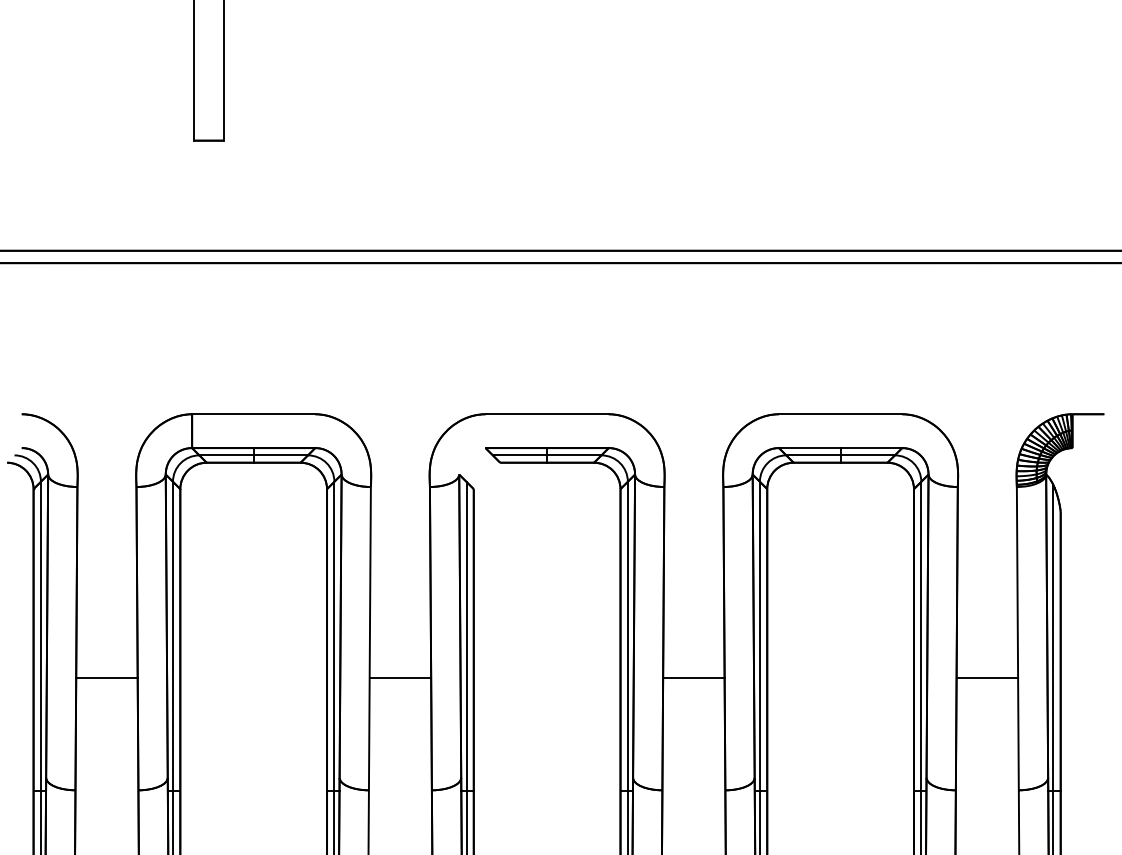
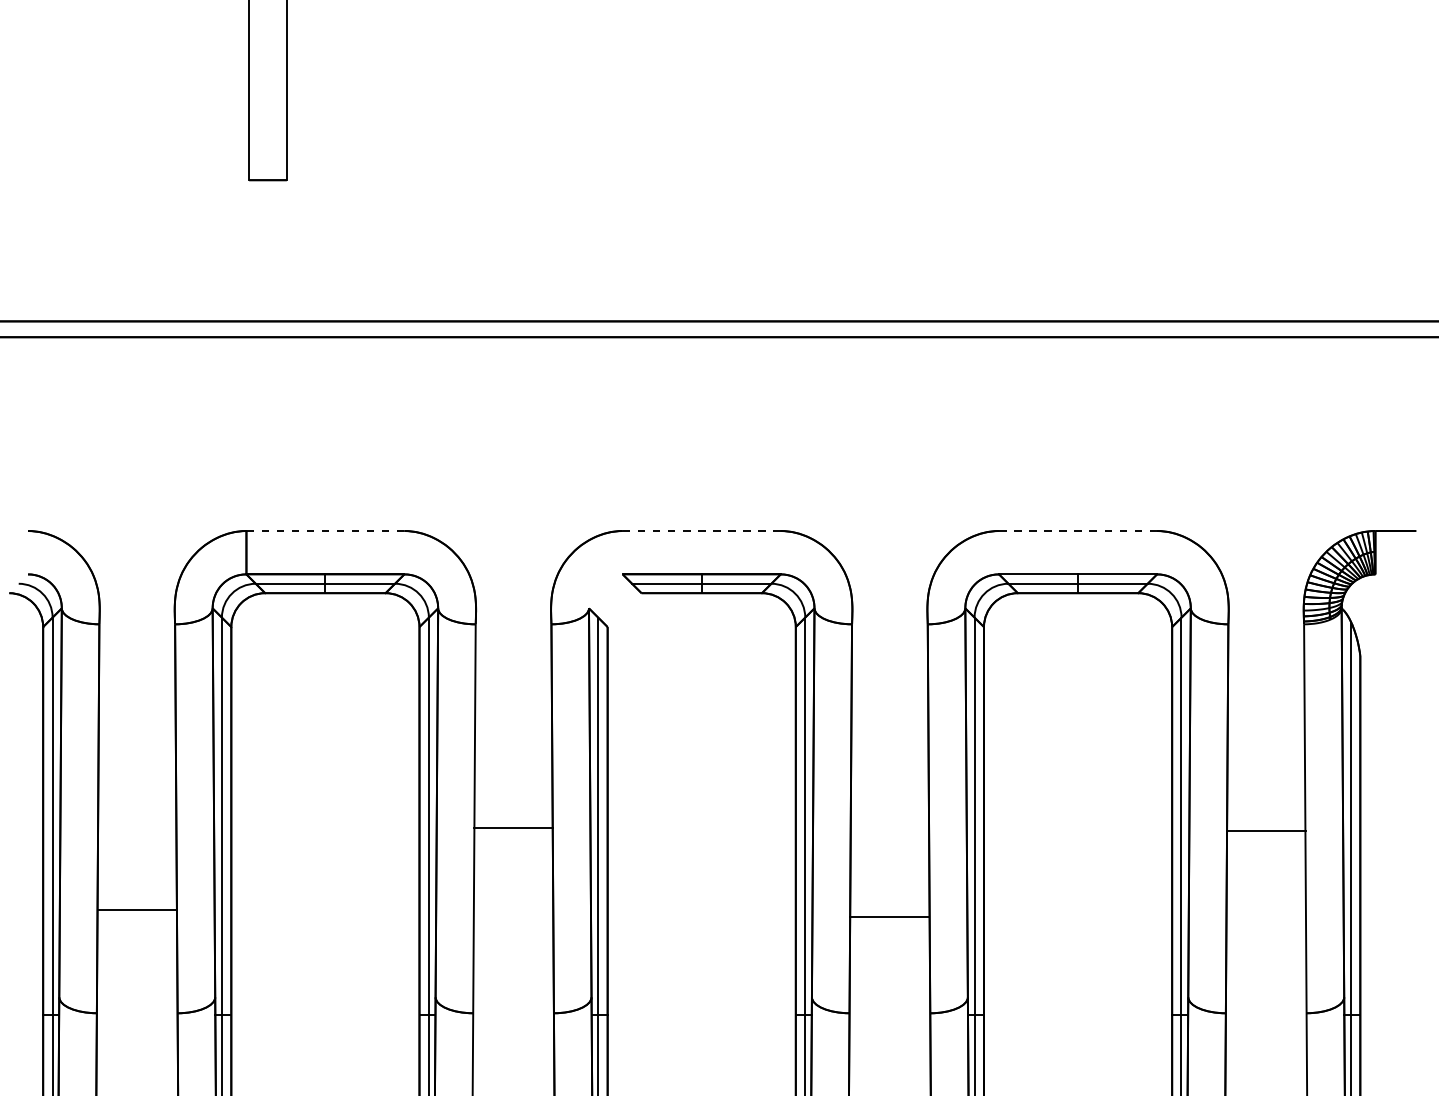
line: (253, 414) -> (325, 531), solid -> dashed
line: (546, 414) -> (701, 531), solid -> dashed
line: (840, 414) -> (1078, 531), solid -> dashed
line: (106, 677) -> (136, 909), moved
line: (400, 677) -> (513, 827), moved
line: (693, 677) -> (889, 916), moved
line: (986, 677) -> (1265, 830), moved

